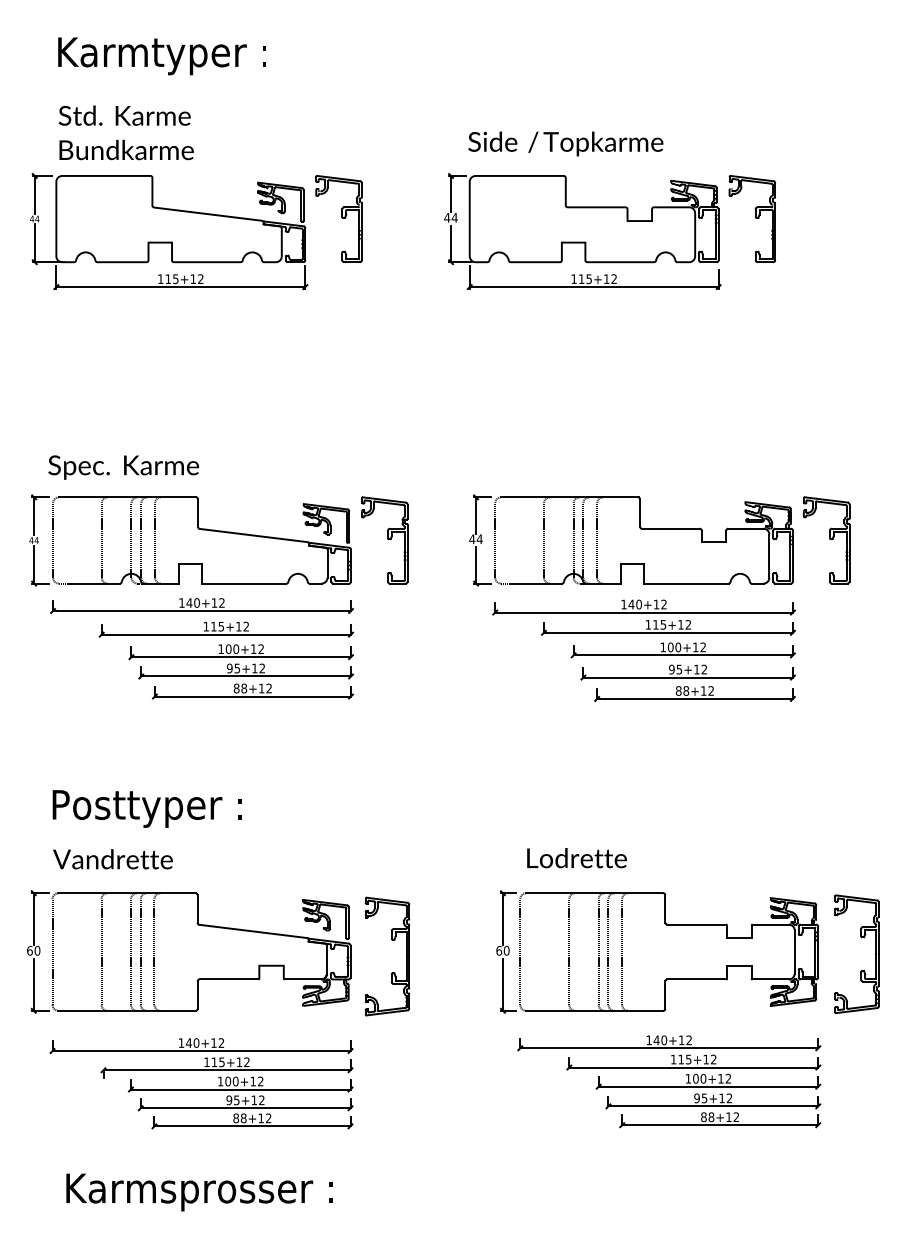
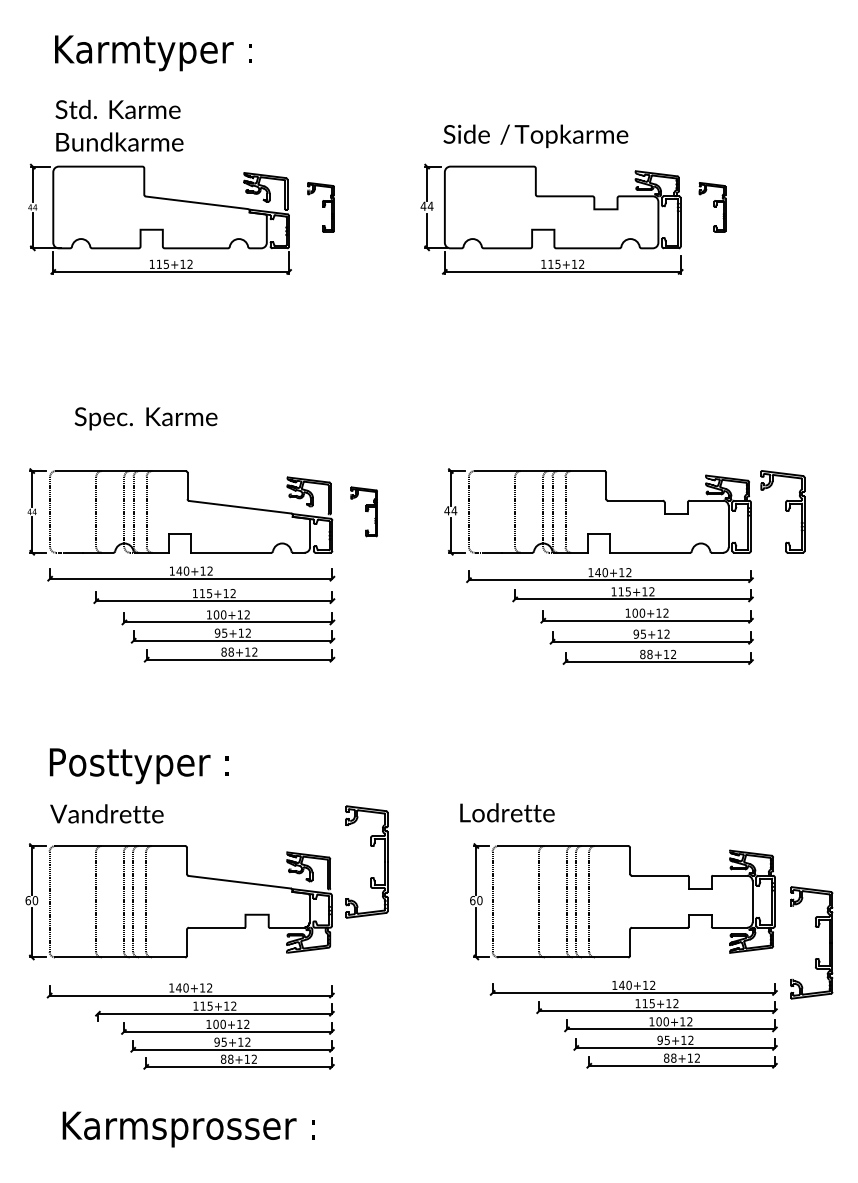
part: (338, 219) -> (320, 207), size x0.6
part: (752, 219) -> (712, 207), size x0.6
text: (123, 467) -> (145, 418), moved
part: (383, 540) -> (363, 511), size x0.6
text: (577, 857) -> (507, 812), moved
part: (861, 938) -> (815, 927), moved
part: (391, 940) -> (370, 846), moved

